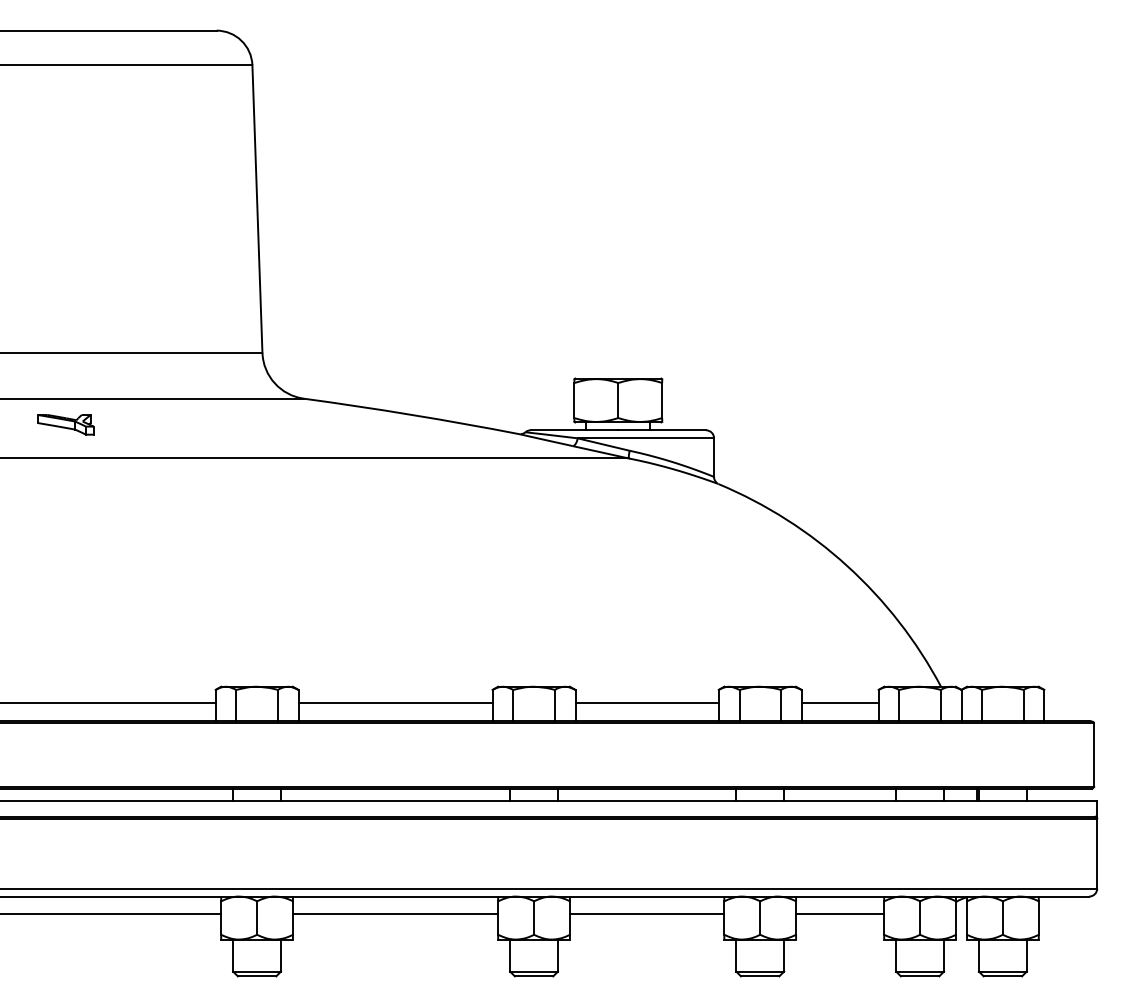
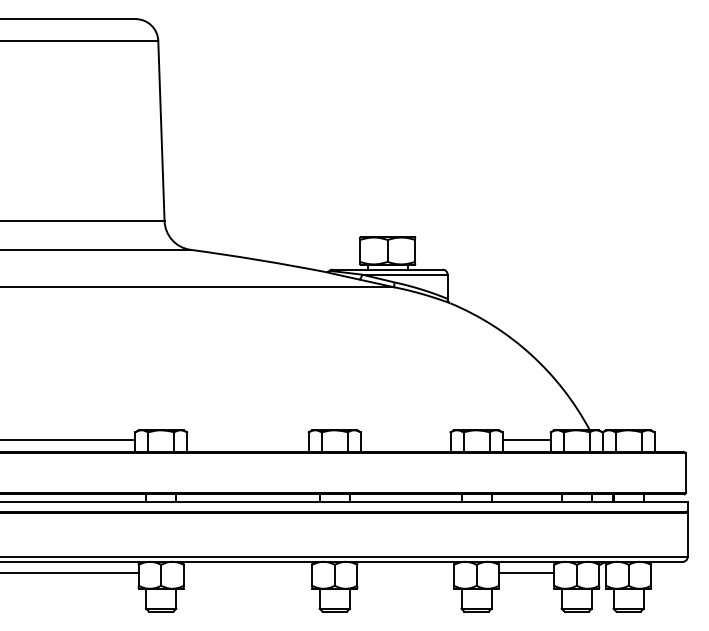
part: (66, 425) -> (41, 266), removed
line: (394, 702) -> (247, 440), removed
line: (646, 702) -> (405, 440), removed
line: (394, 913) -> (247, 572), removed
line: (646, 913) -> (405, 572), removed

